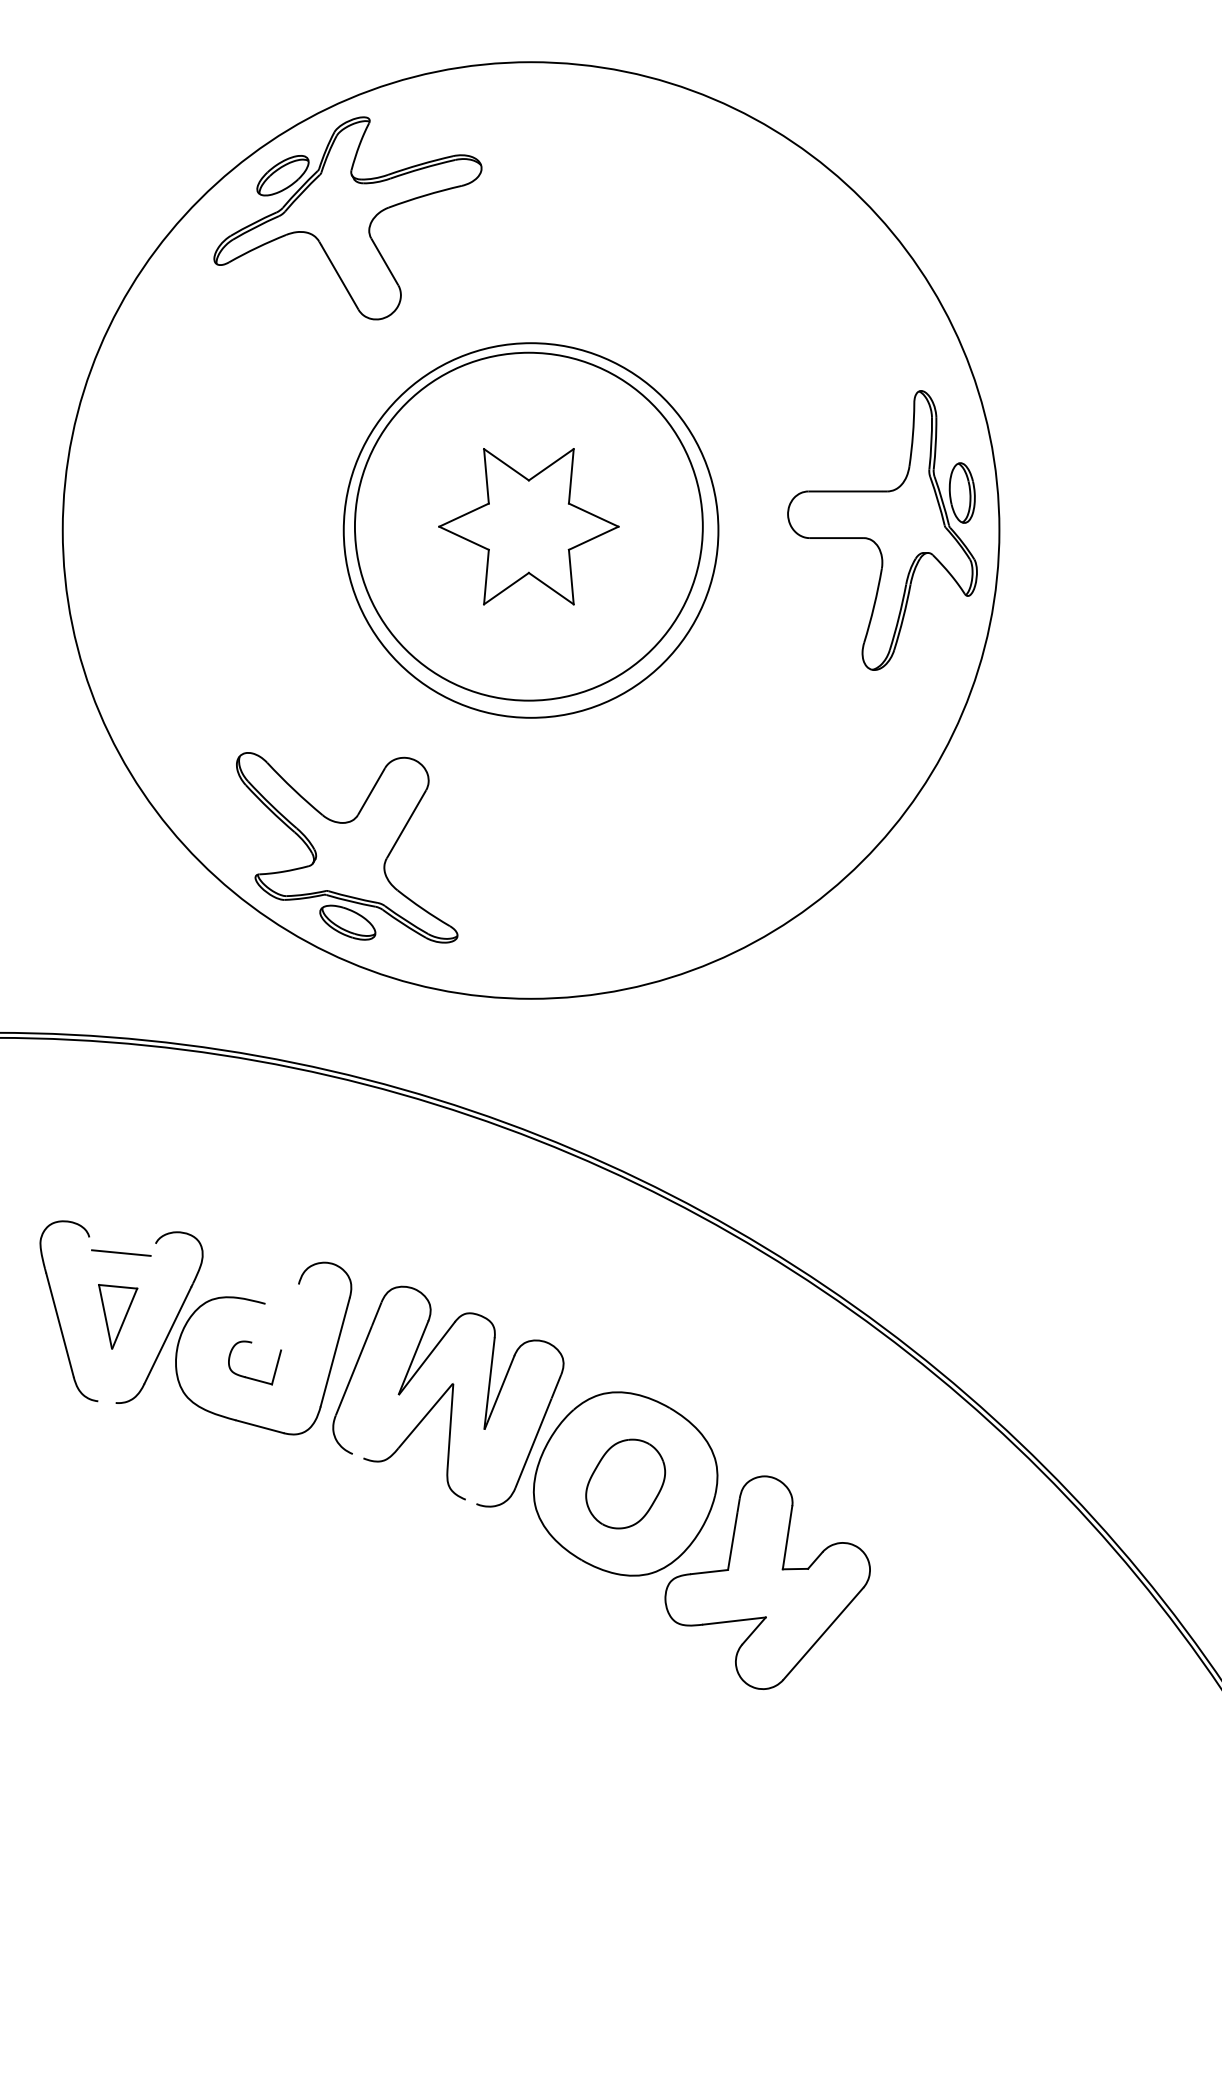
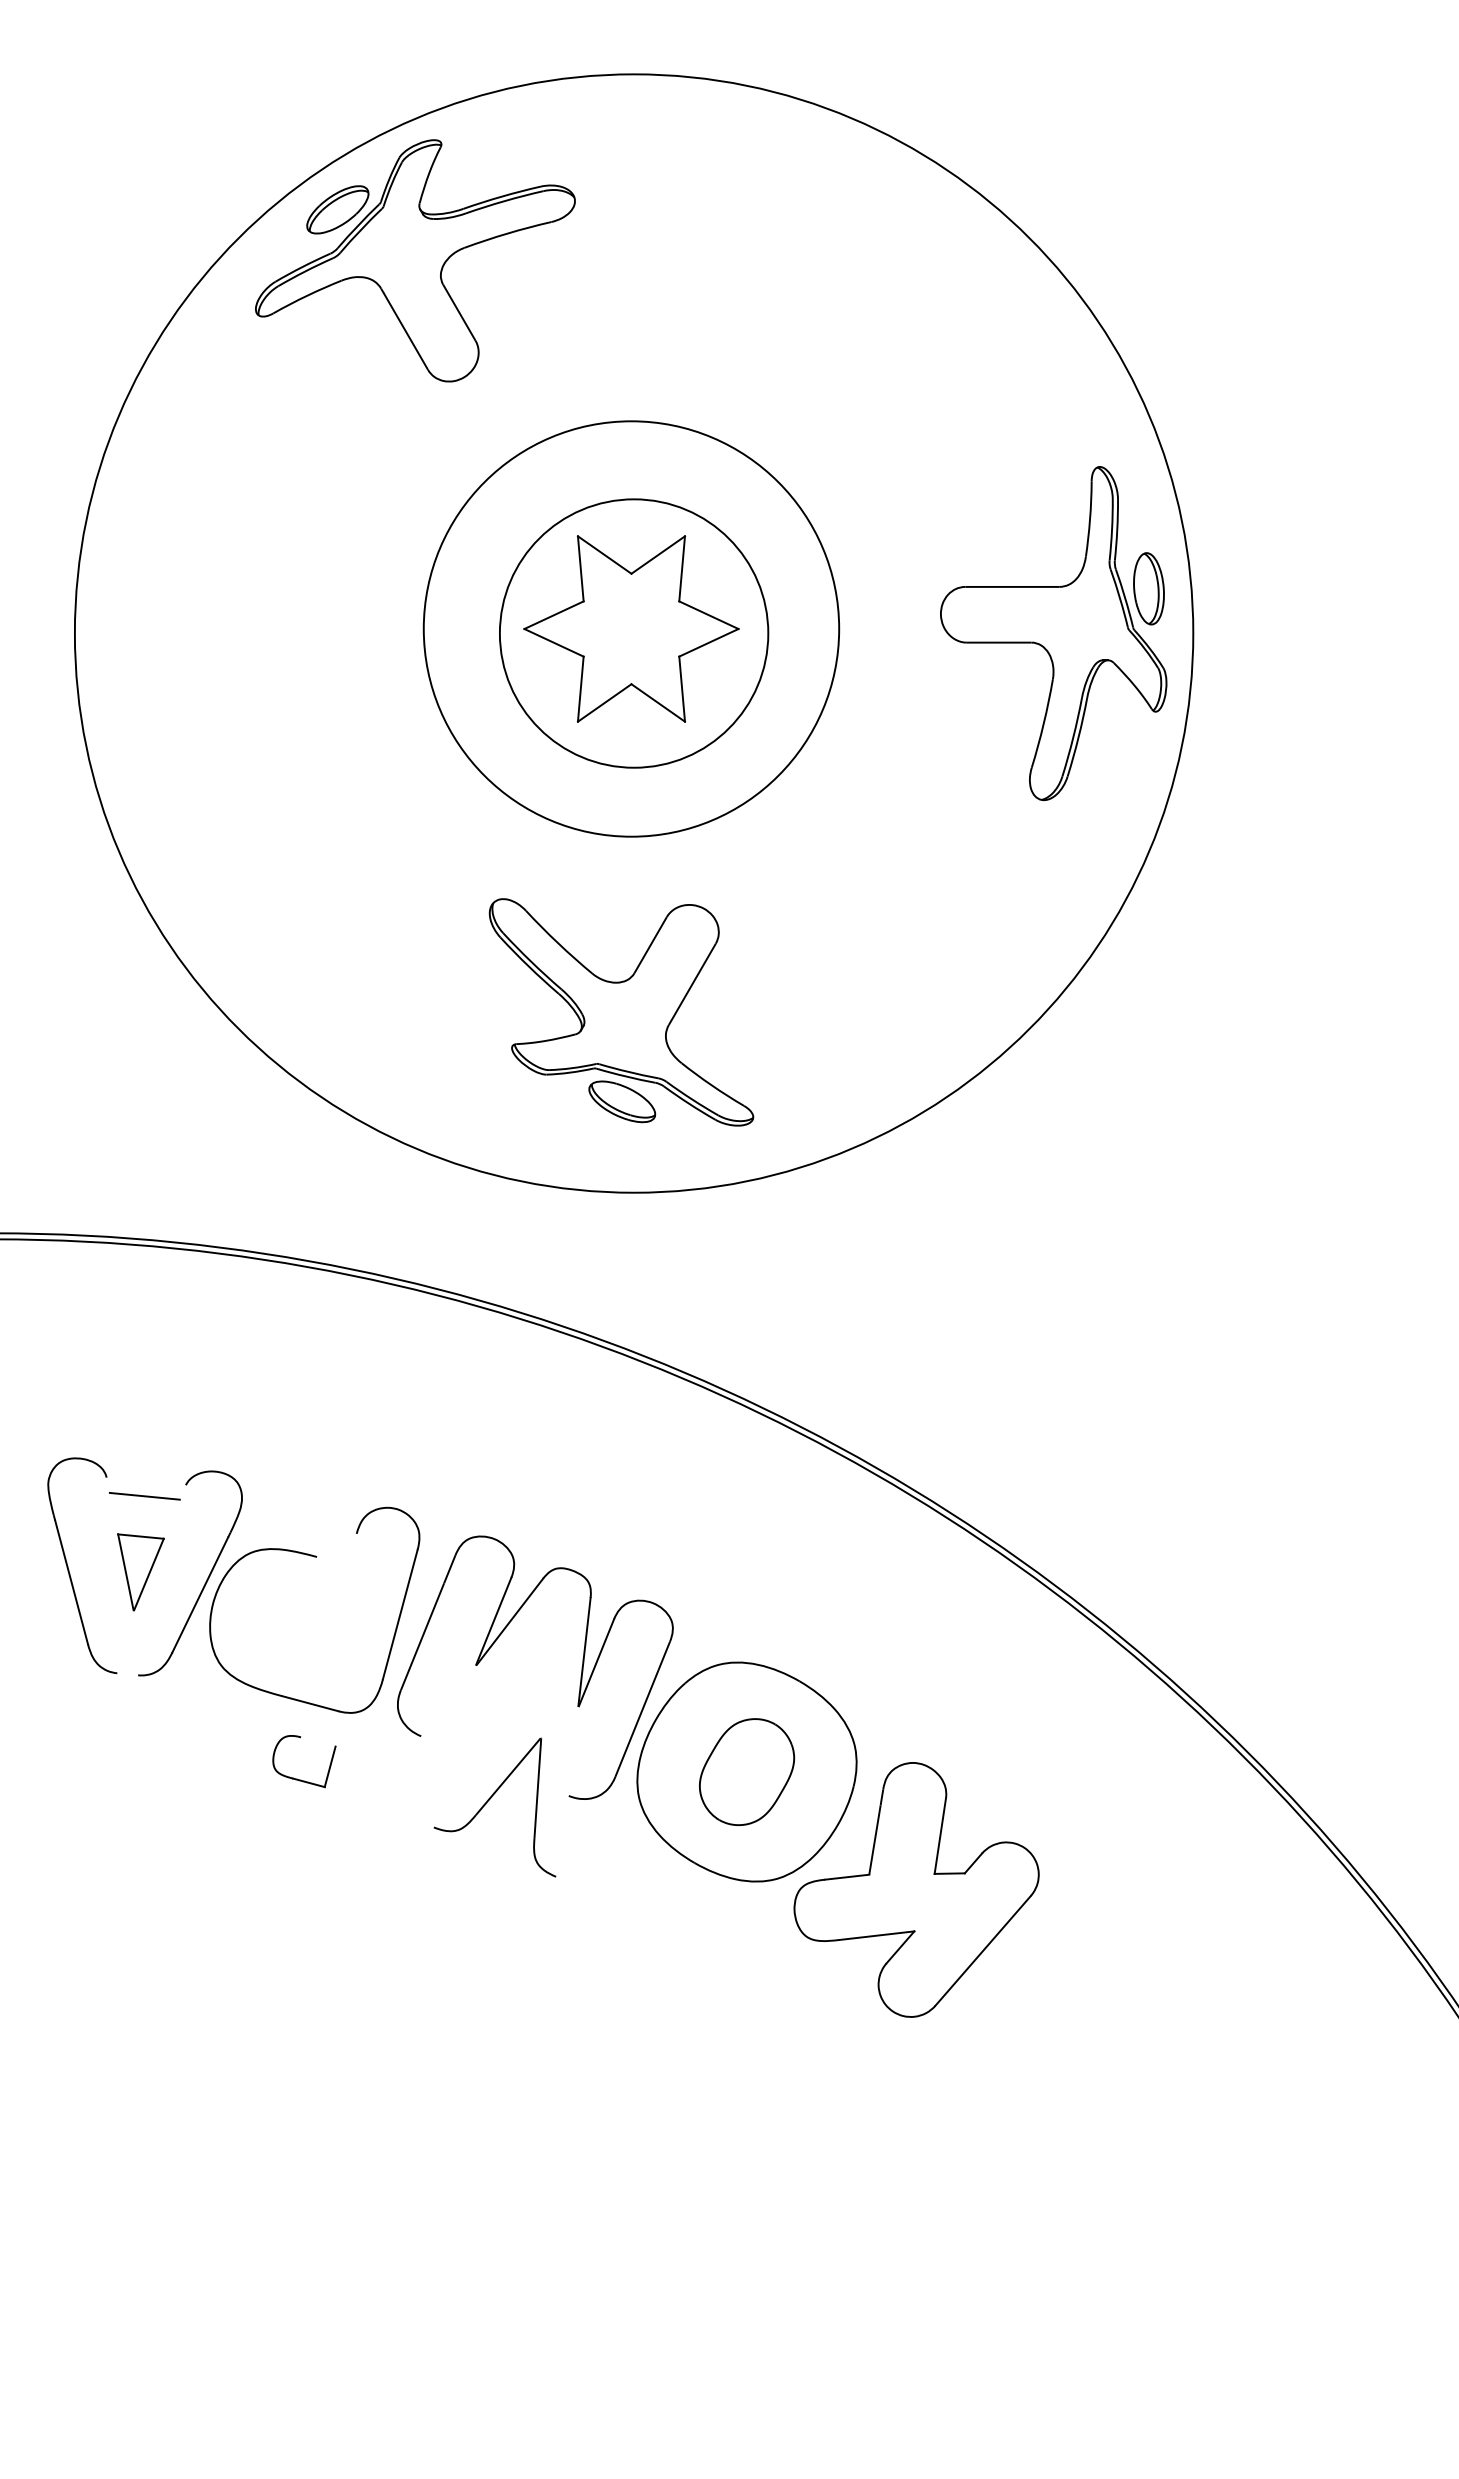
circle: (530, 530) -> (633, 633), size x0.6
part: (347, 847) -> (621, 1012), moved
part: (252, 1378) -> (301, 1779), moved
part: (409, 1436) -> (488, 1801), moved

